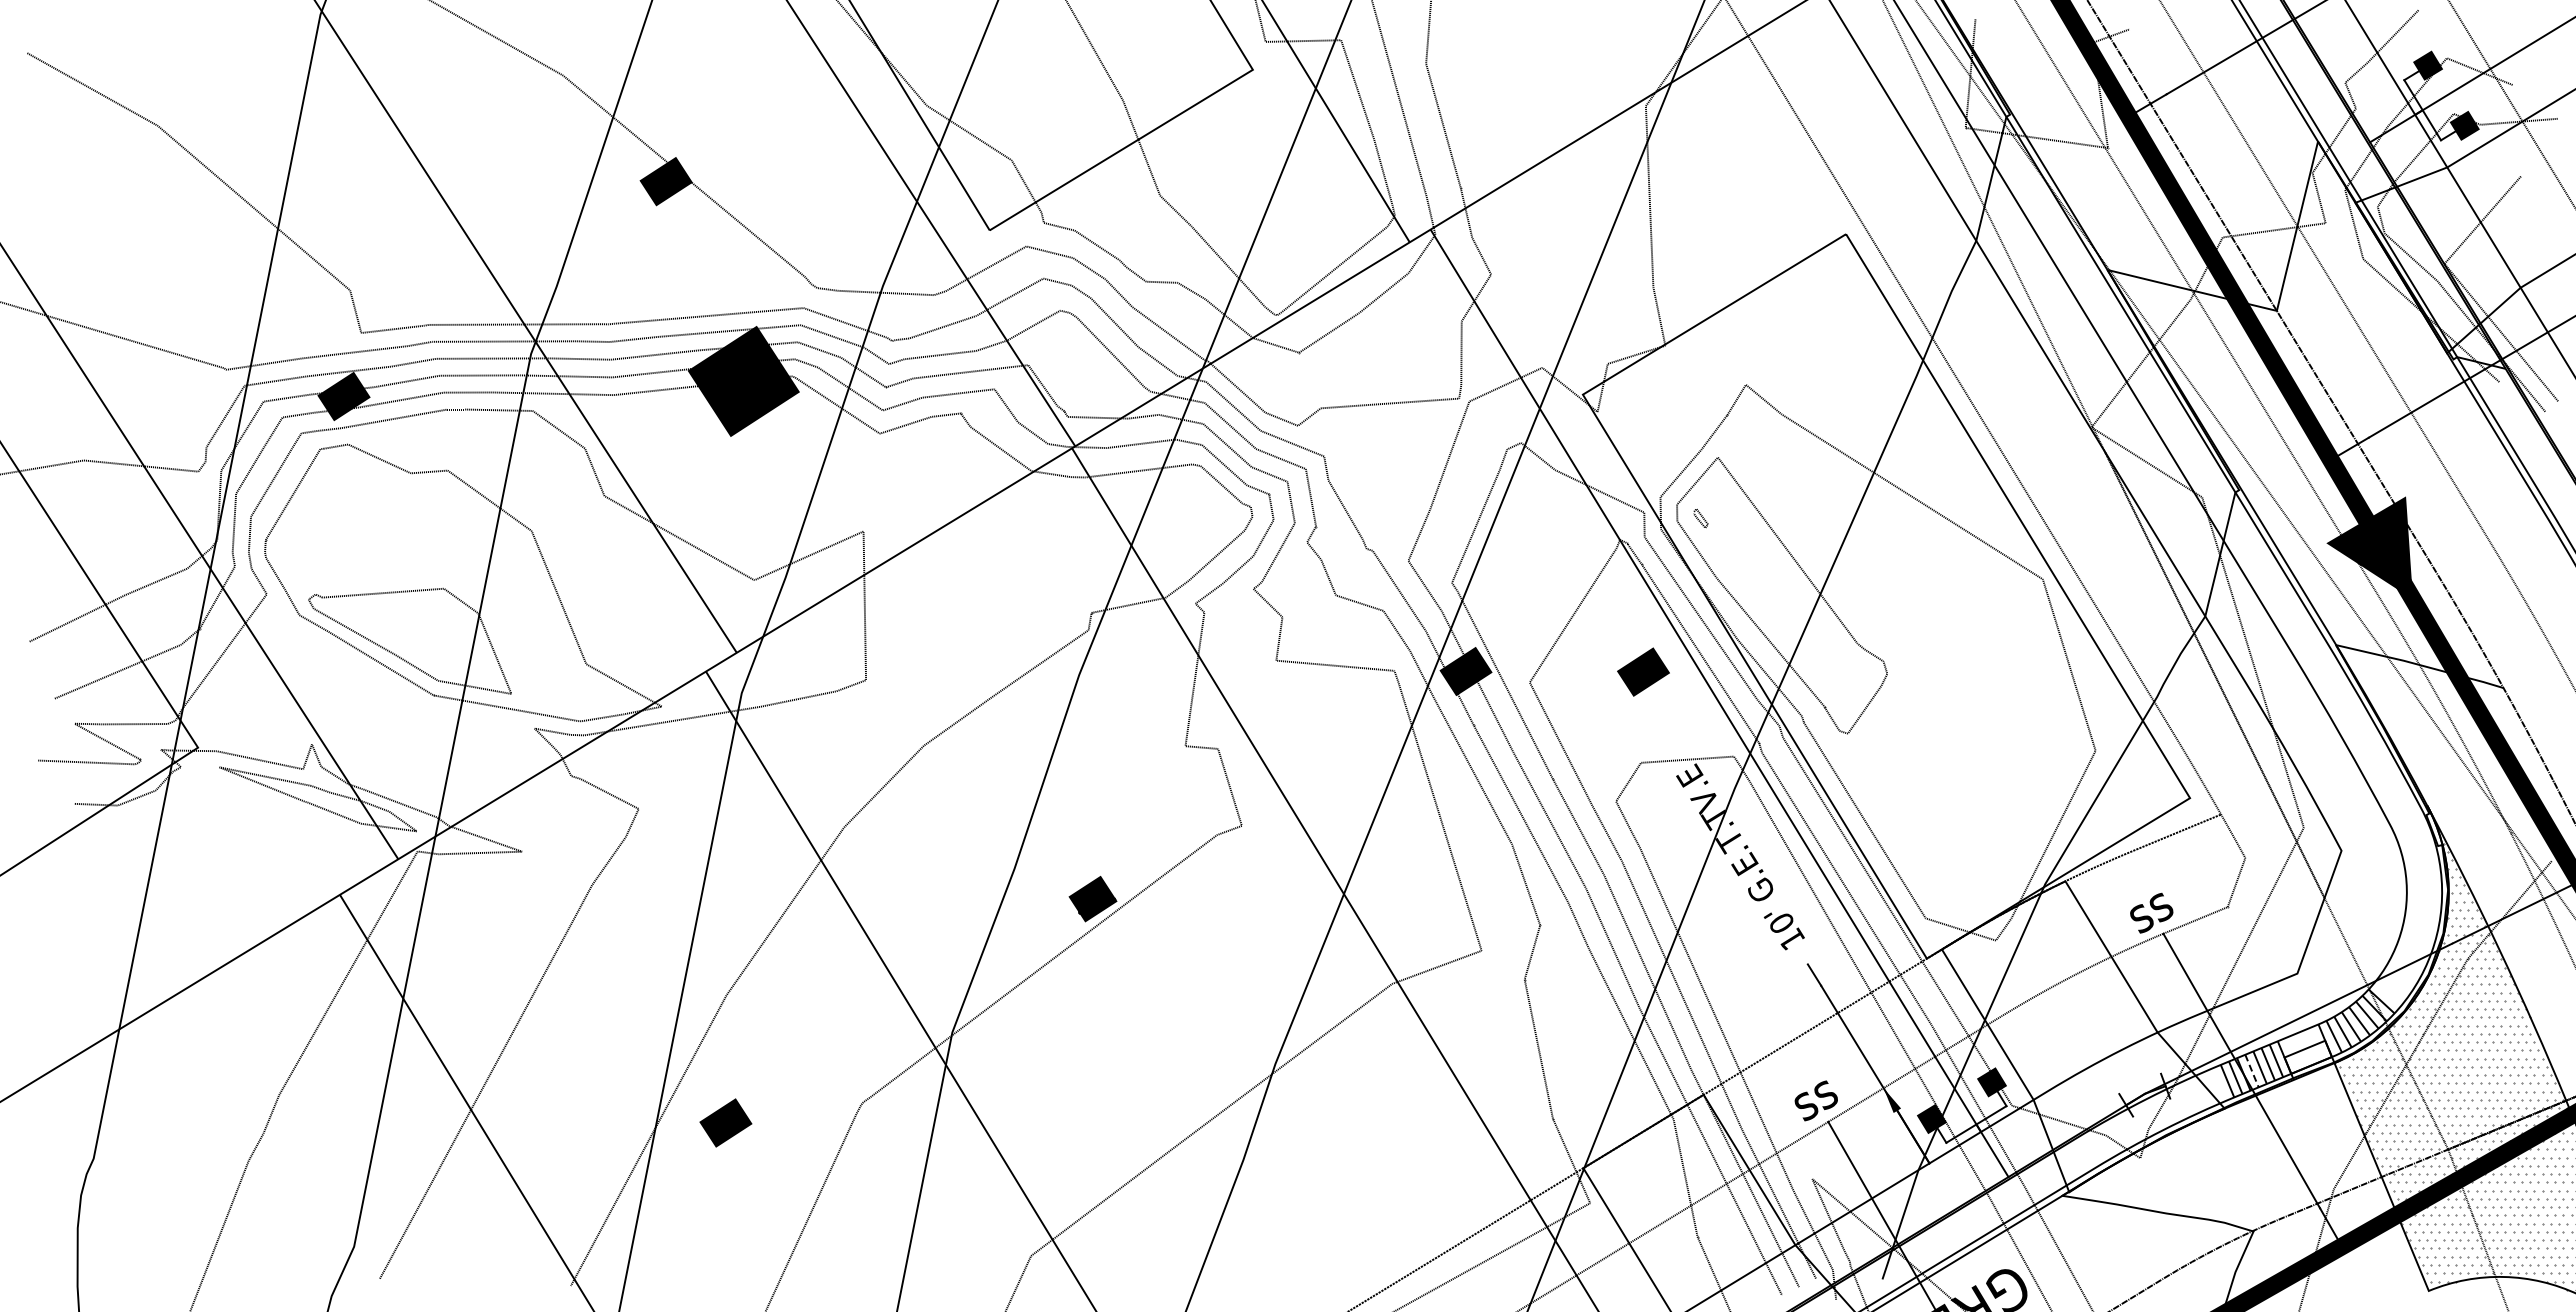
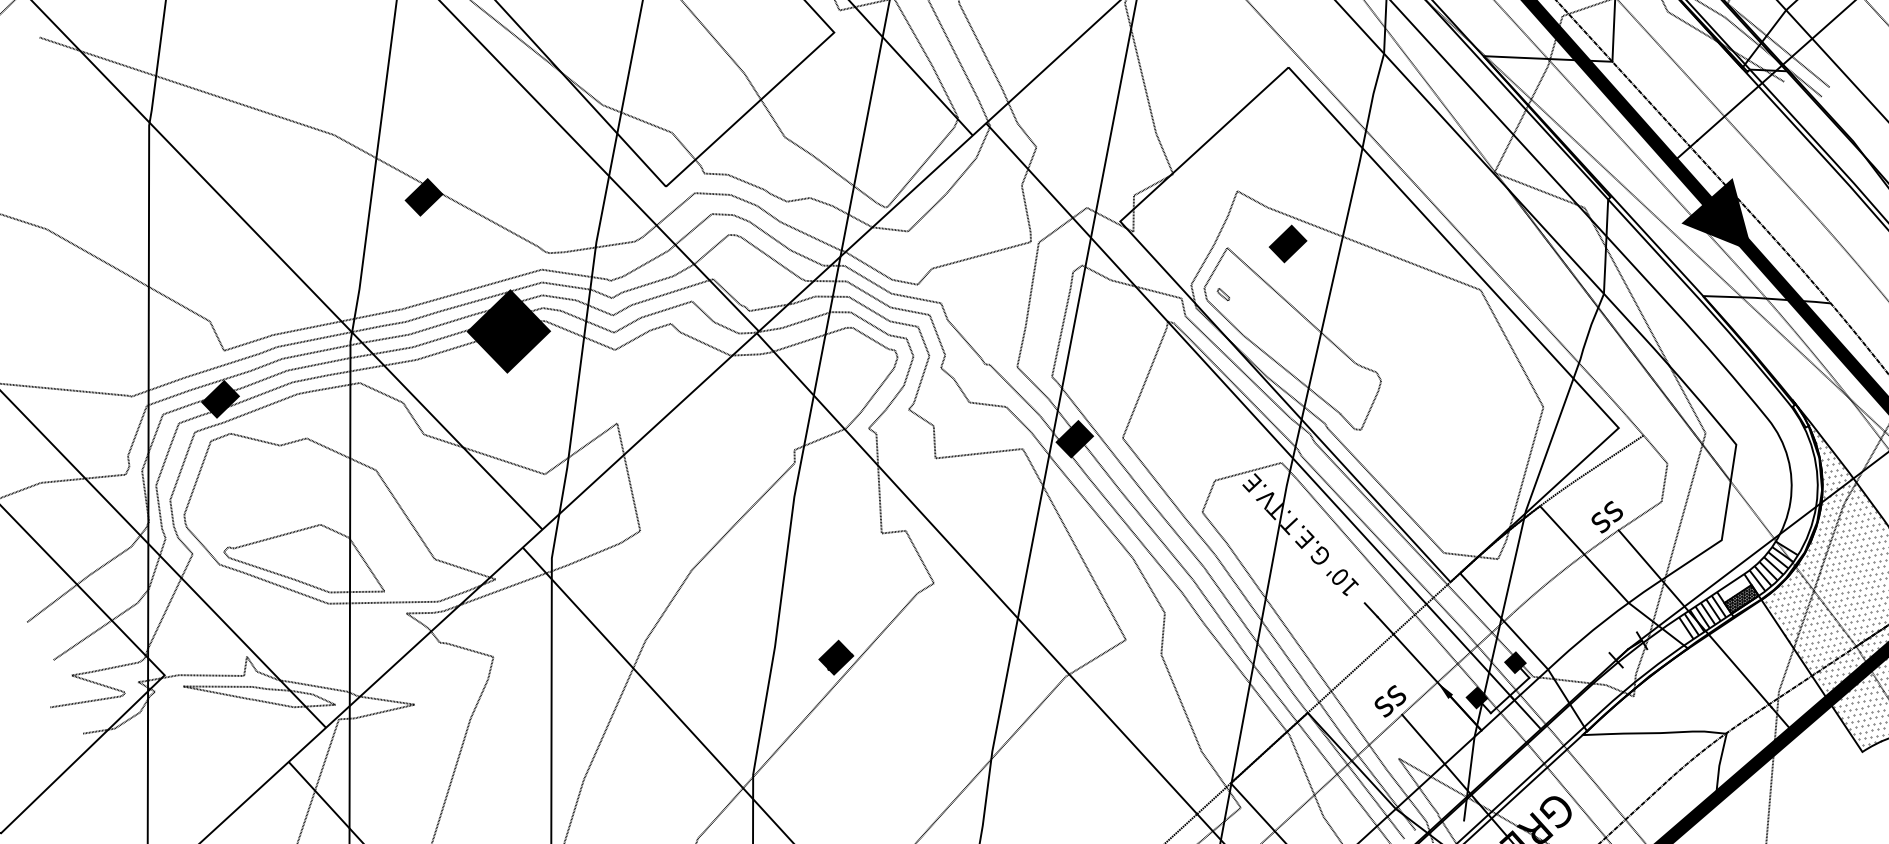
text: (1643, 671) -> (1287, 243), moved
hatch: (2307, 1056) -> (1740, 598), added
line: (2251, 1071) -> (1702, 617), dashed -> solid

